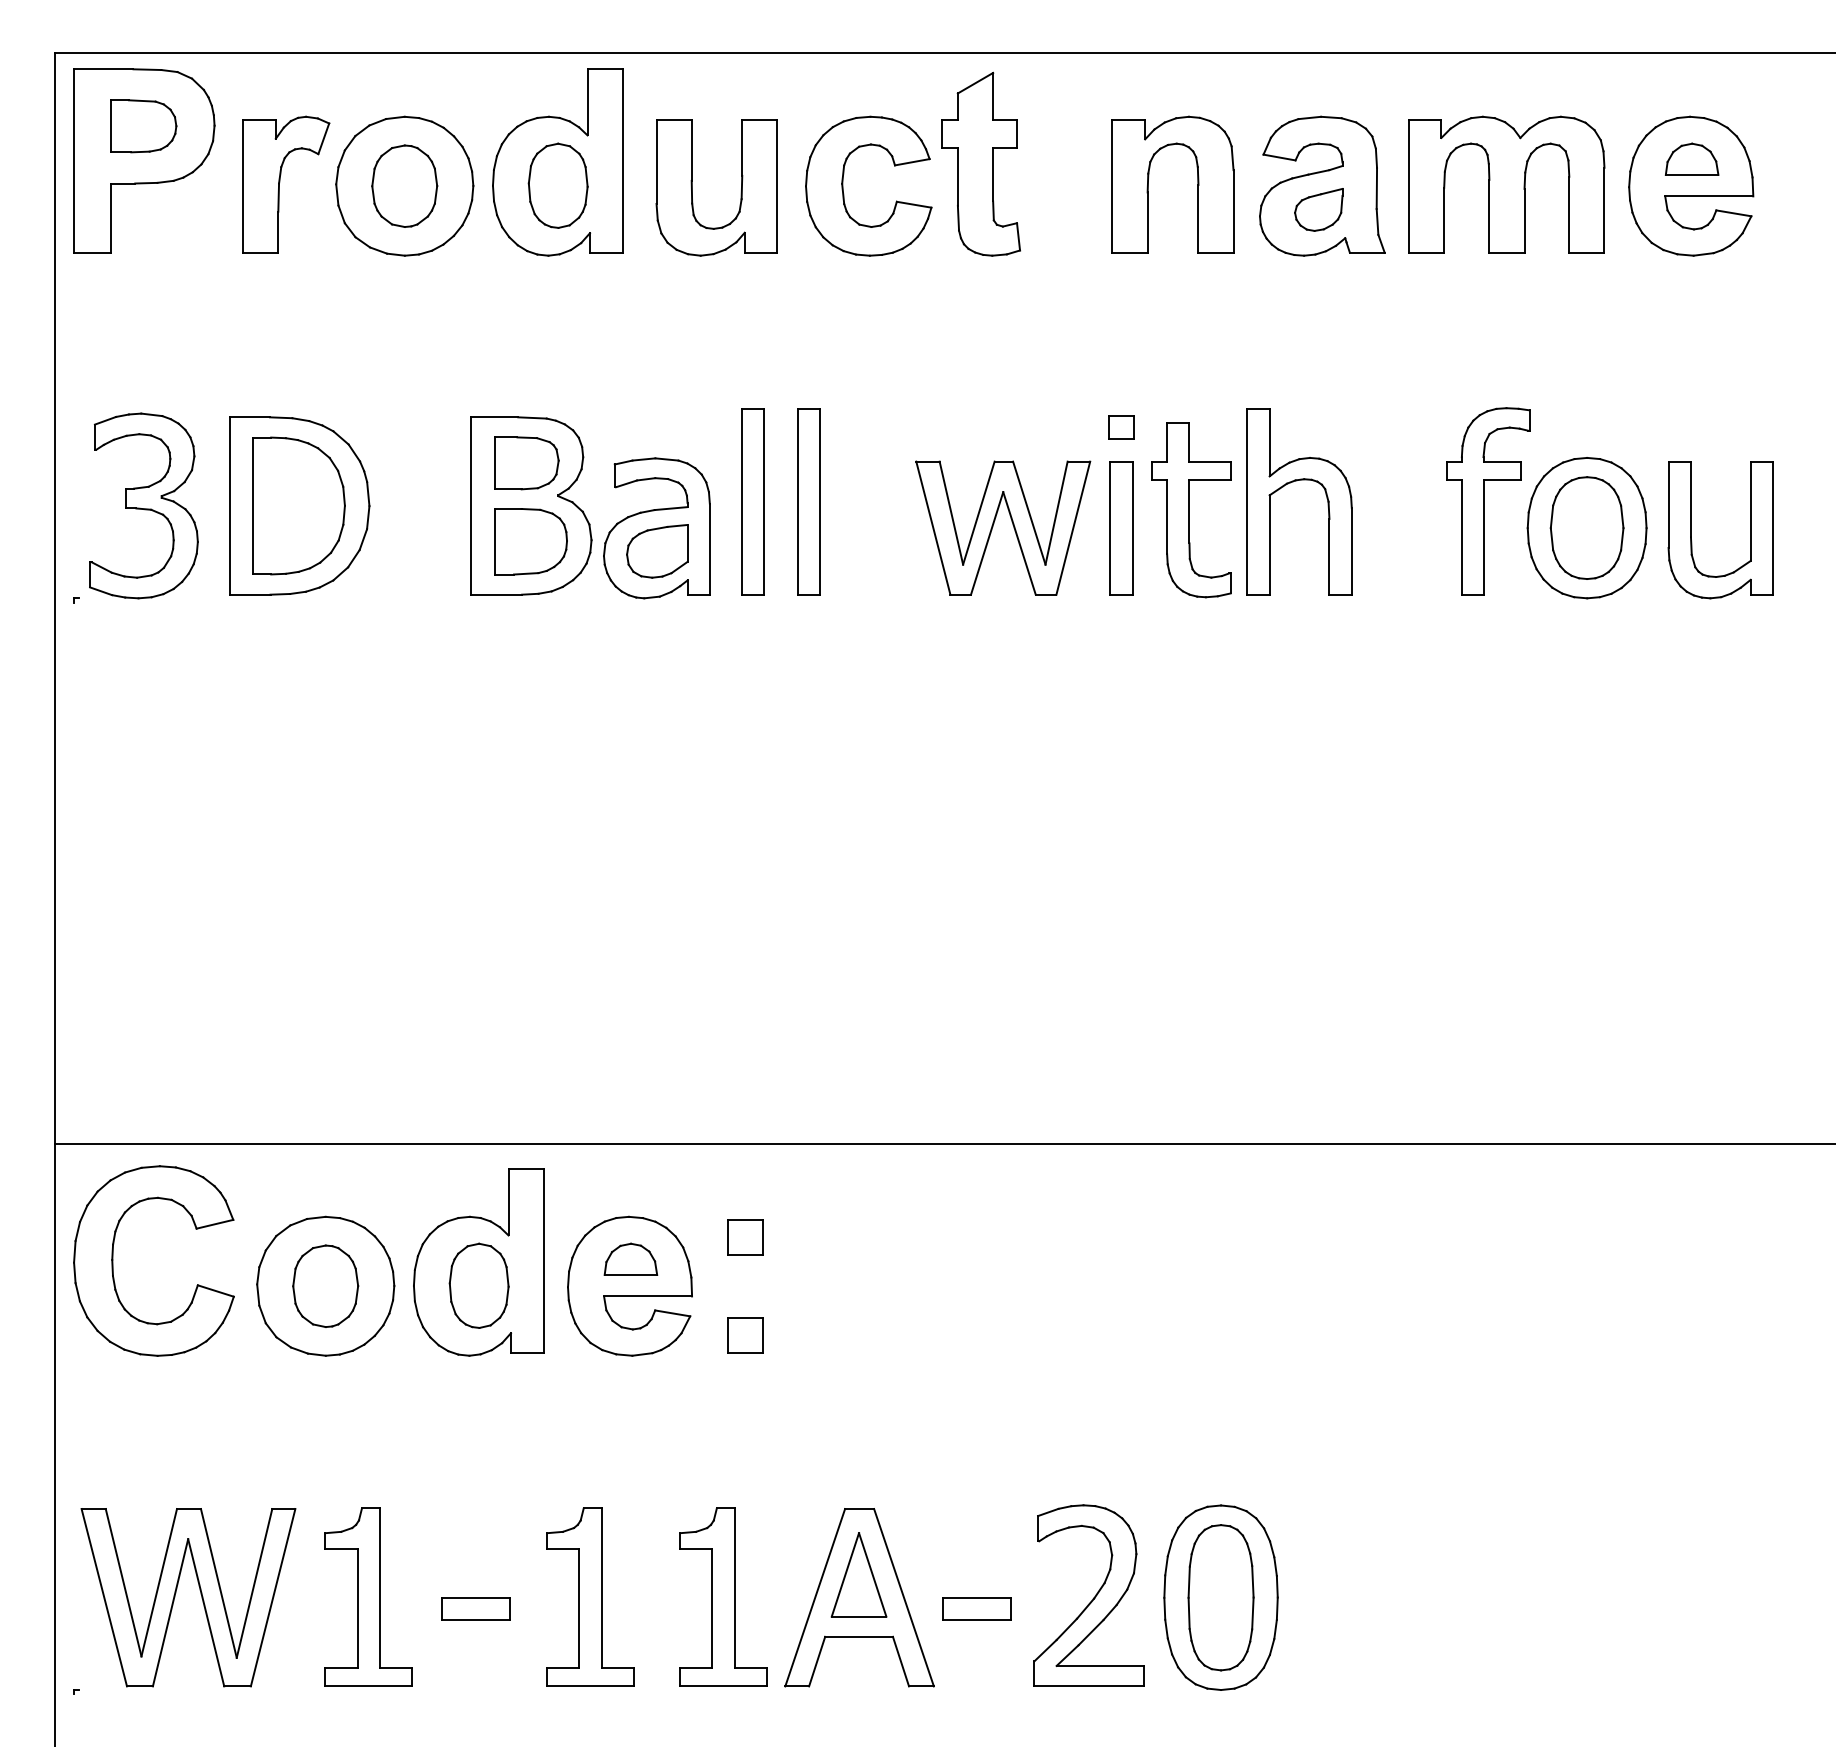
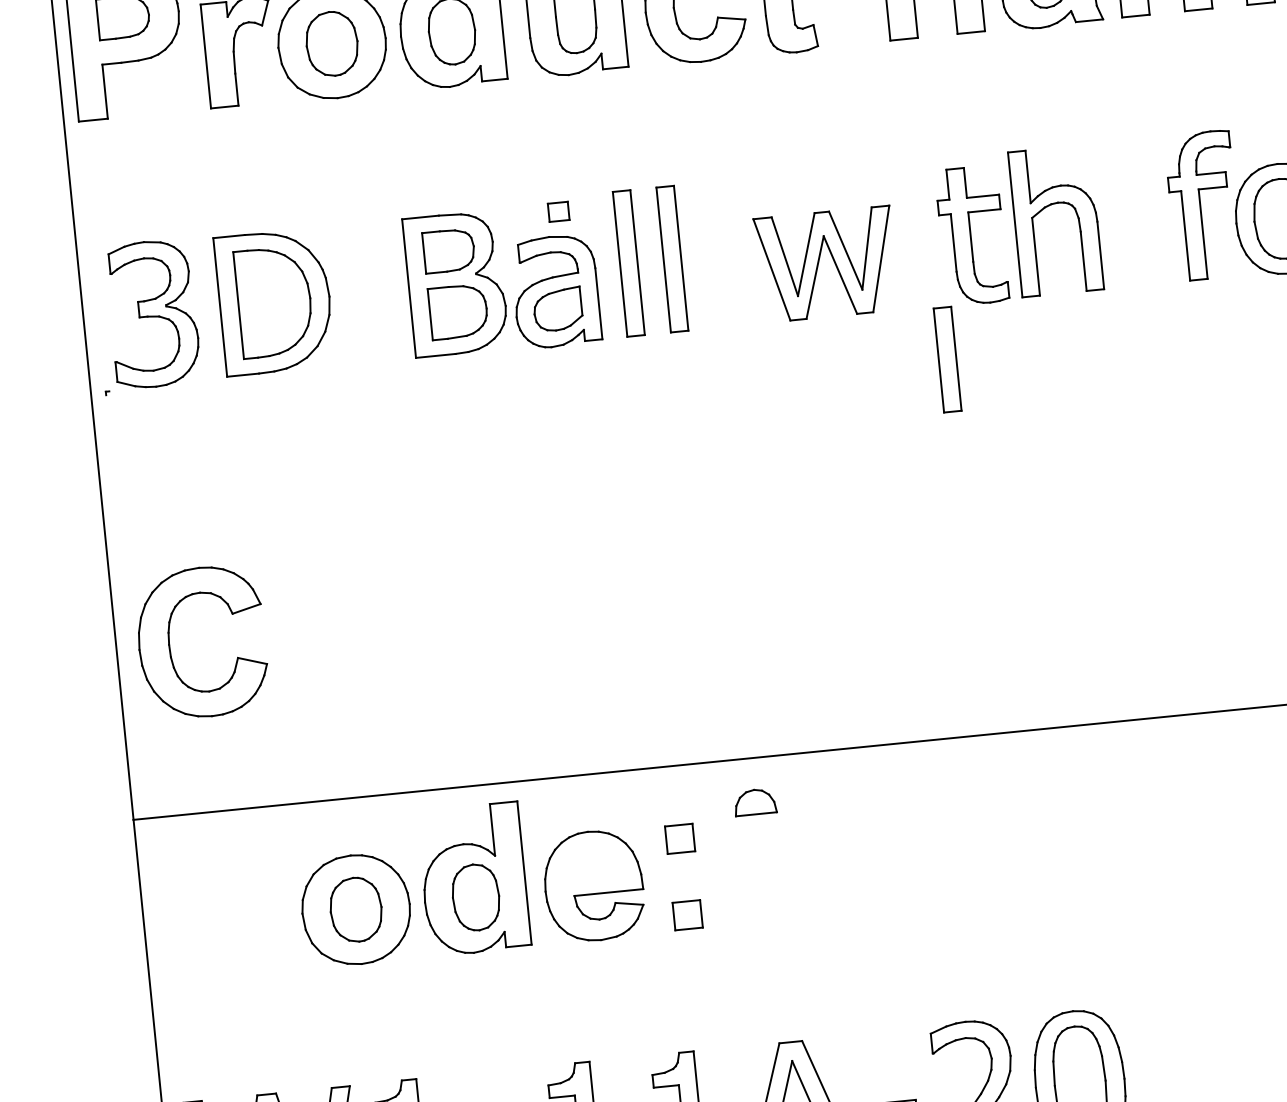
part: (1121, 427) -> (558, 211), moved
part: (1121, 528) -> (947, 359), moved
part: (630, 1258) -> (754, 801), moved
part: (113, 1260) -> (170, 645), moved

